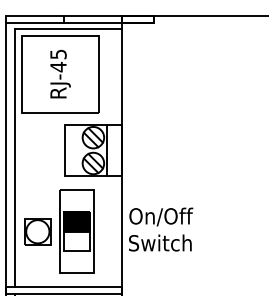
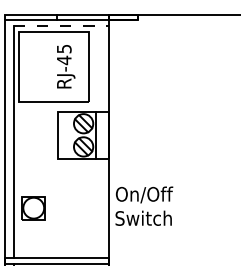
line: (68, 29) -> (61, 26), solid -> dashed
text: (60, 73) -> (66, 66), moved
part: (76, 231) -> (68, 207), removed

